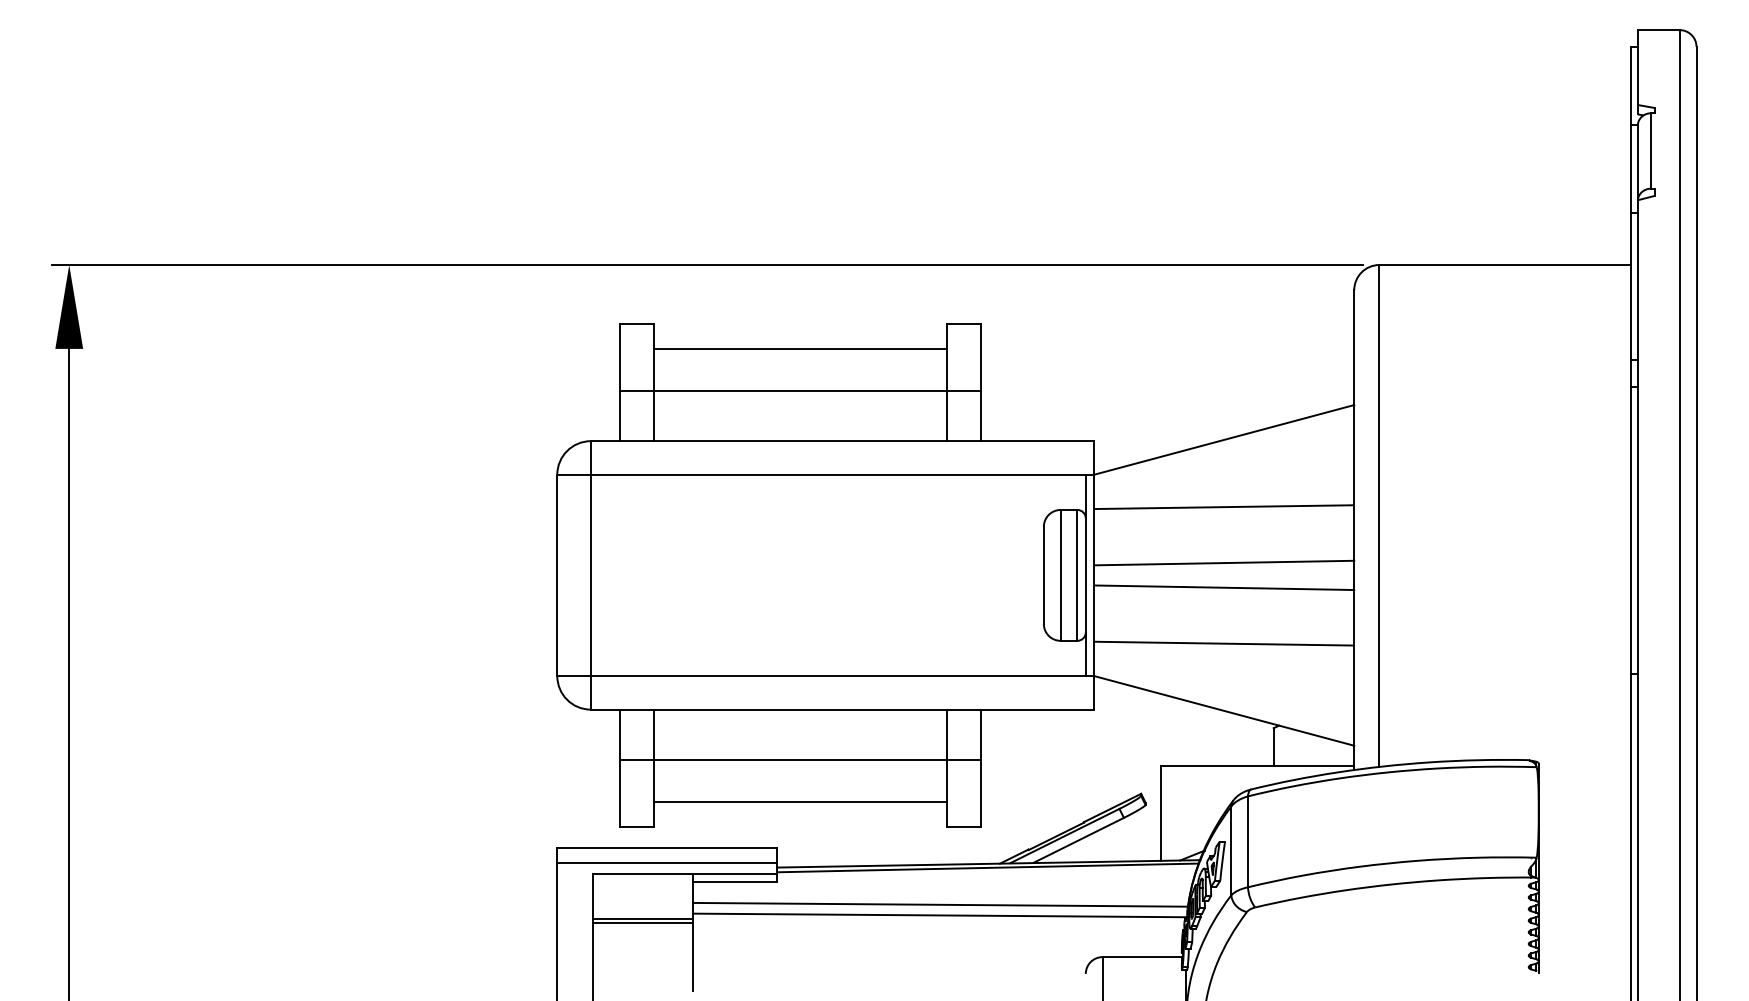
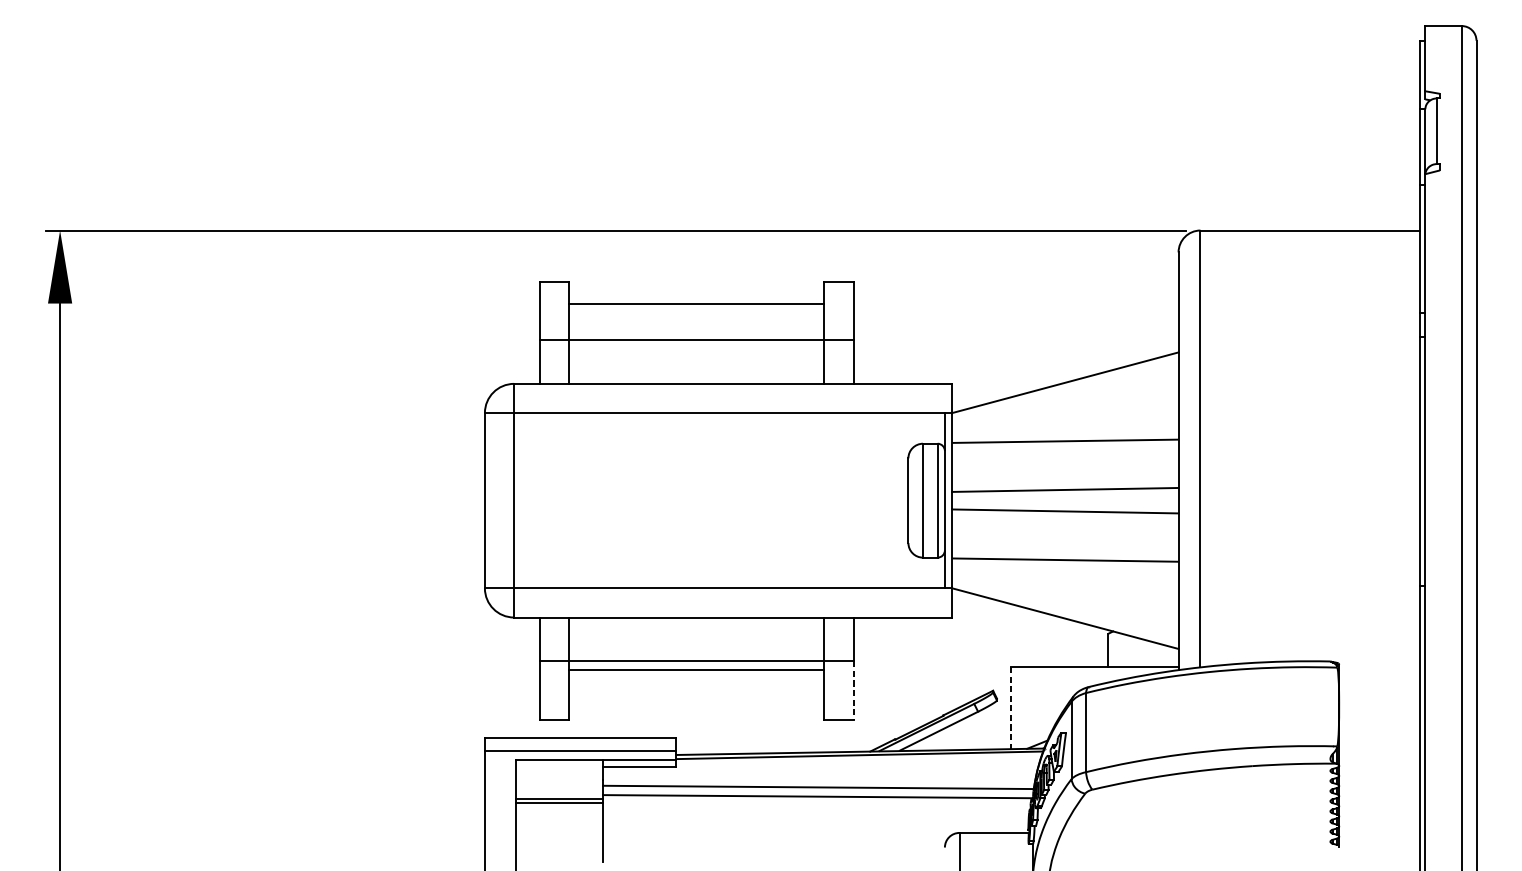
line: (980, 793) -> (853, 690), solid -> dashed
line: (800, 801) -> (696, 669), moved
line: (1161, 814) -> (1010, 708), solid -> dashed

